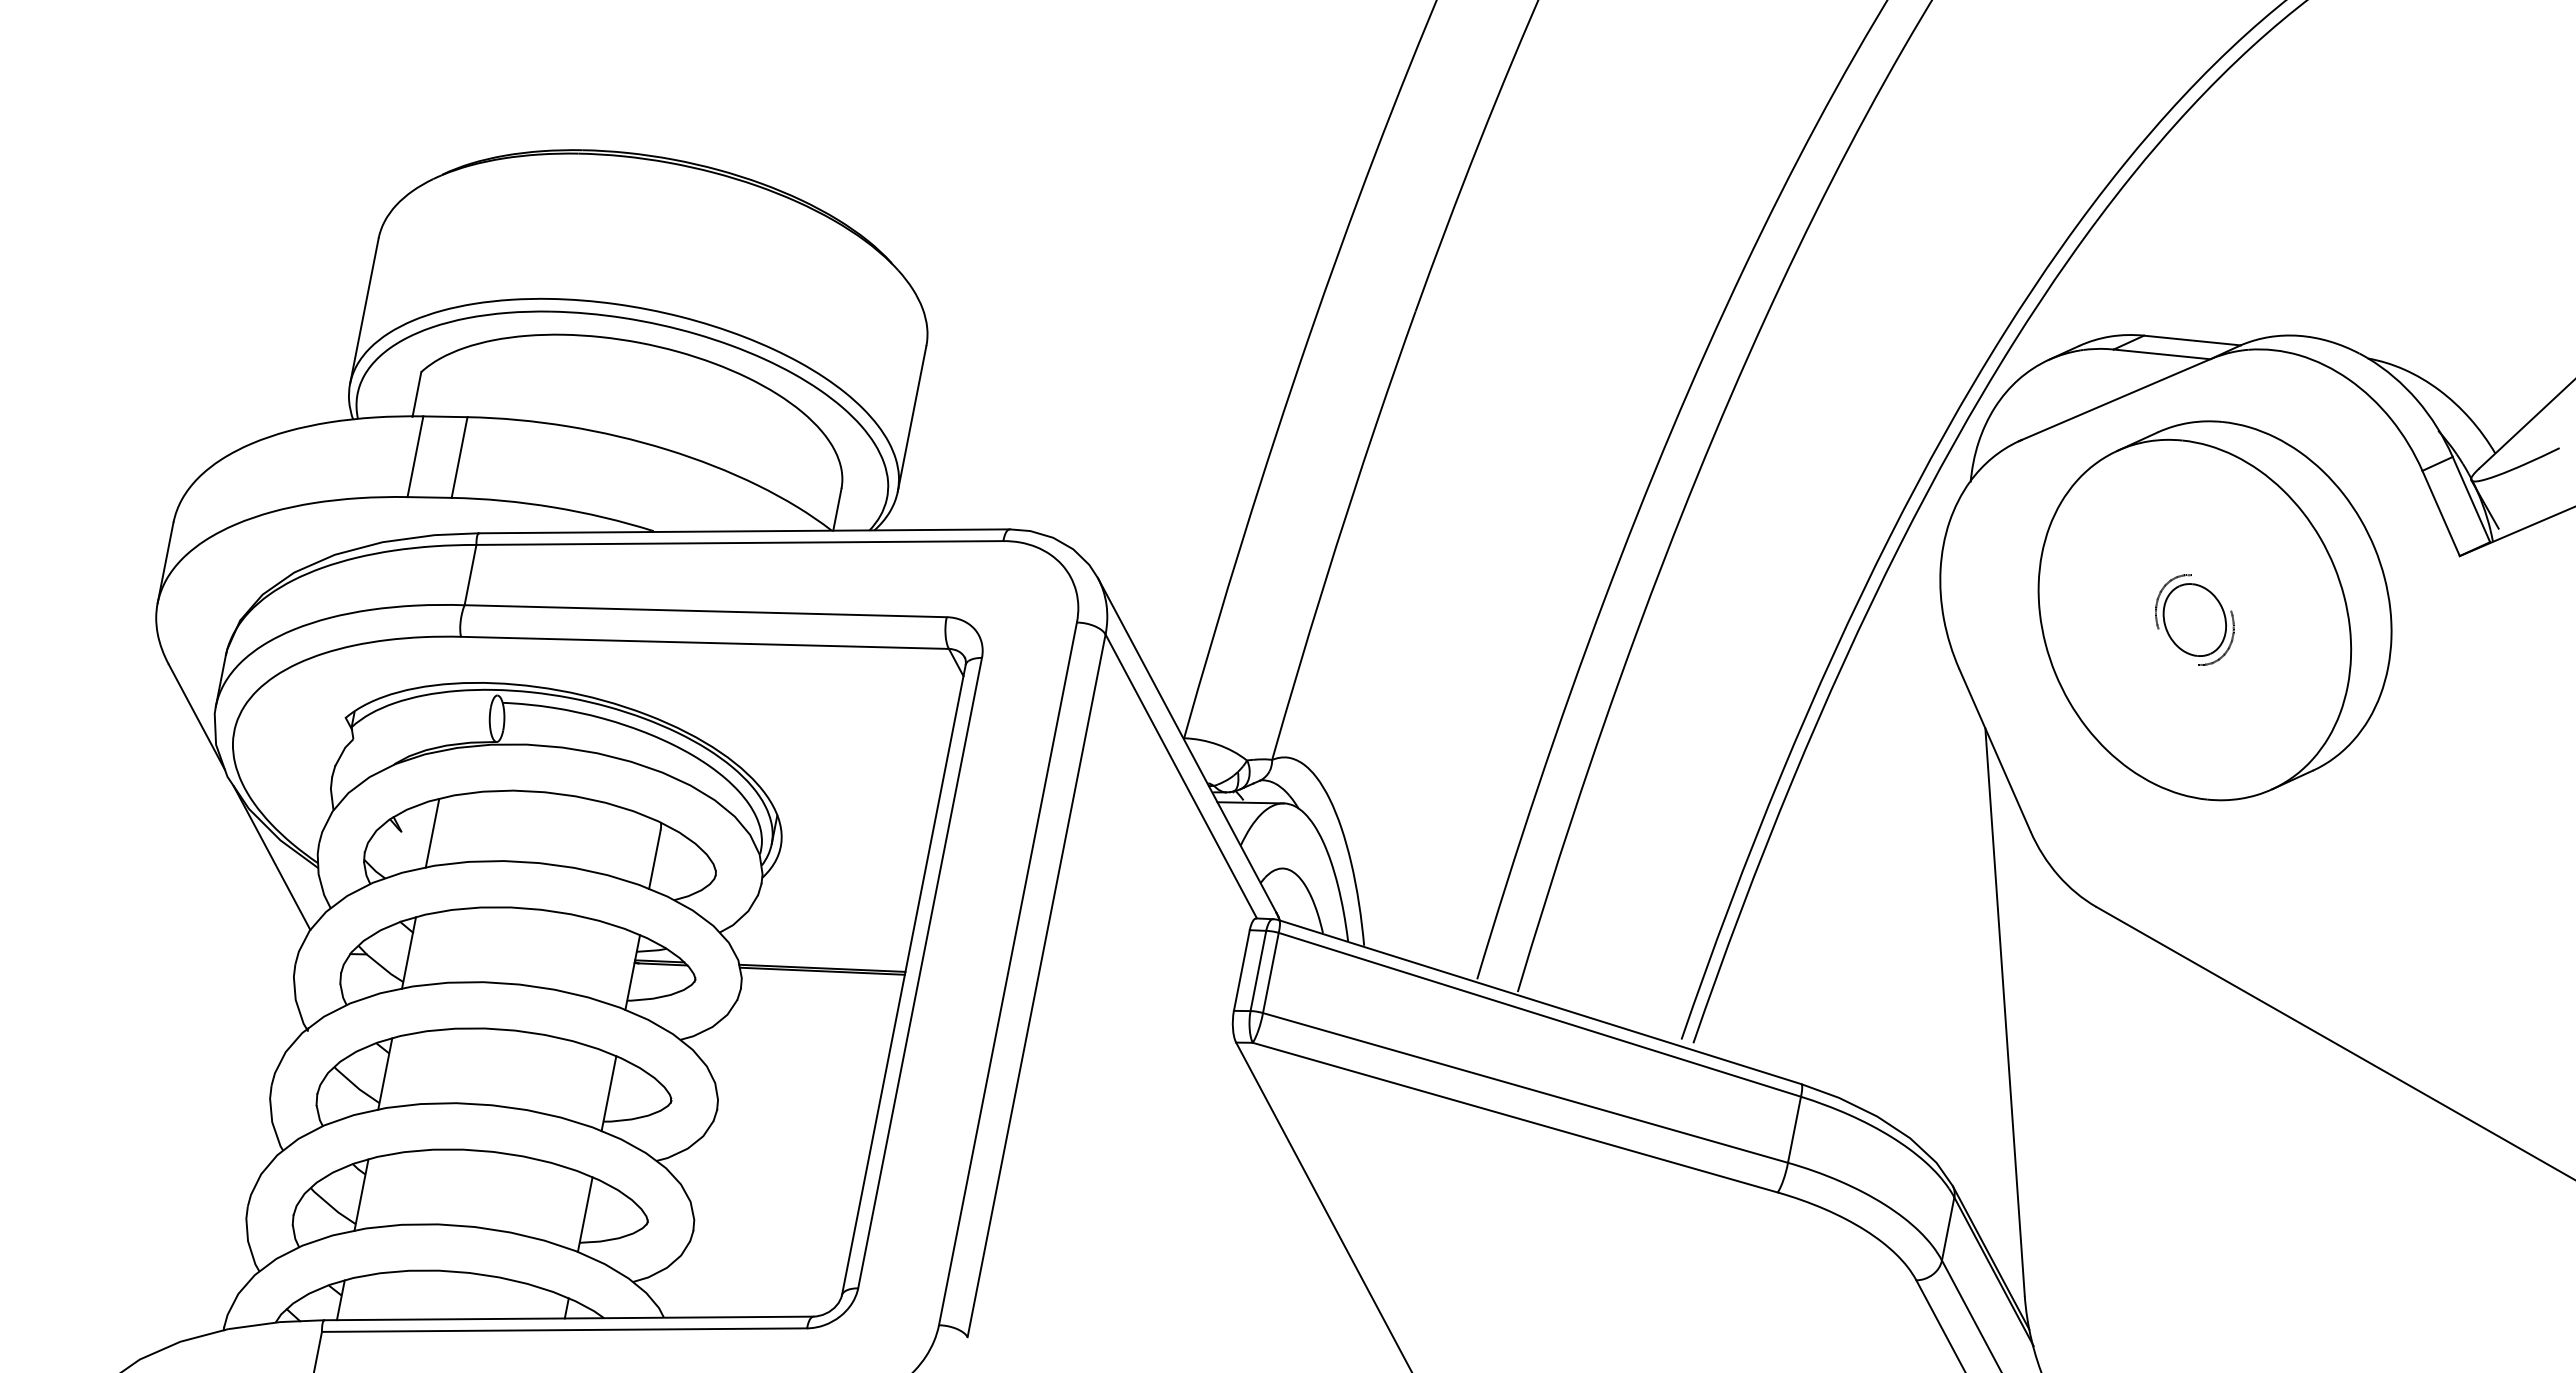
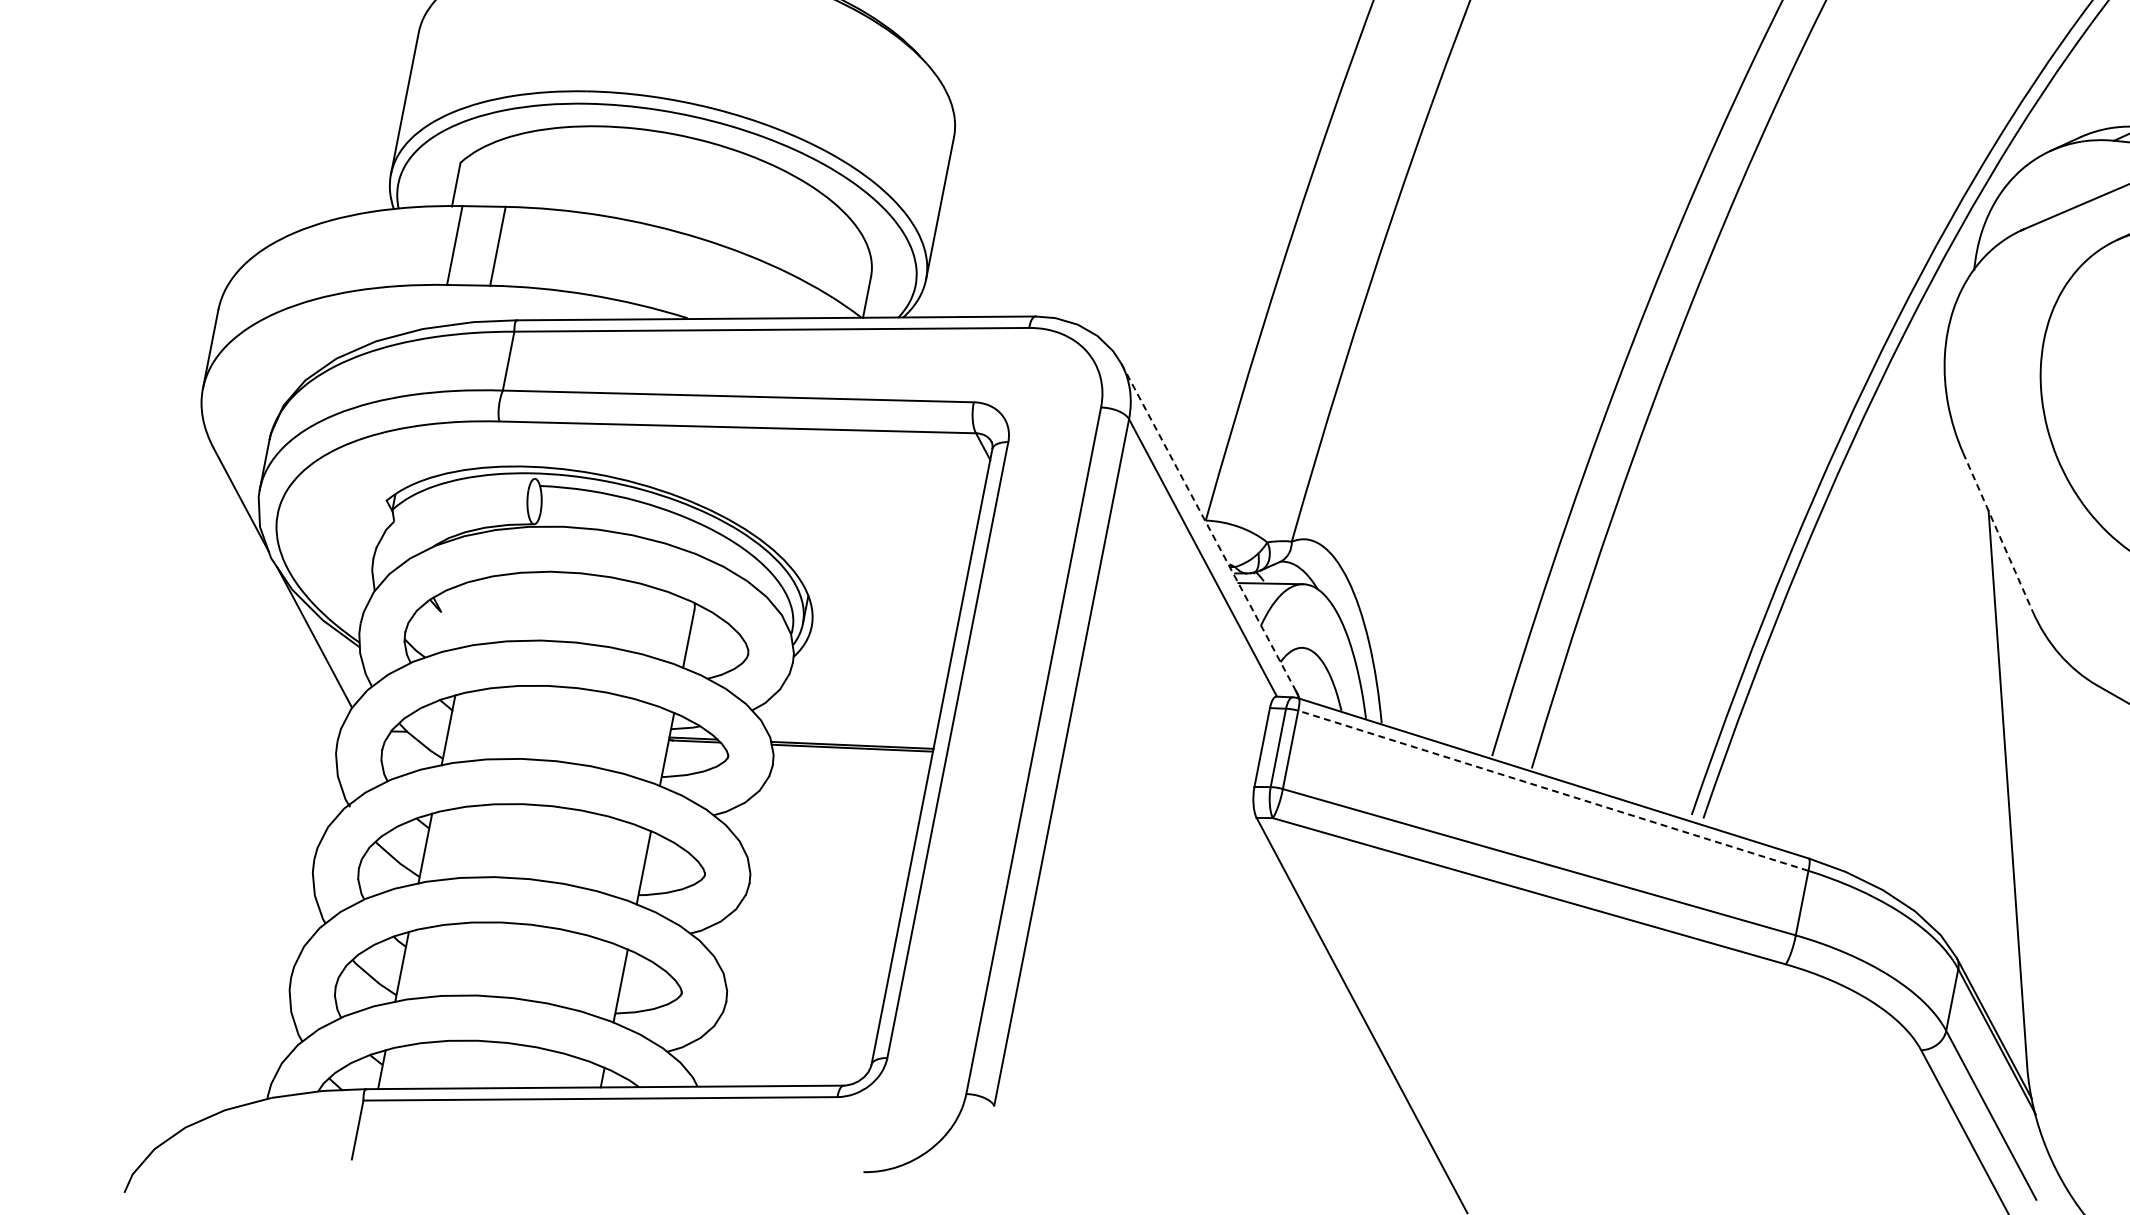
line: (1187, 745) -> (1209, 527), solid -> dashed
line: (1995, 750) -> (1998, 532), solid -> dashed
line: (432, 833) -> (471, 613), removed
line: (1539, 1014) -> (1553, 790), solid -> dashed

